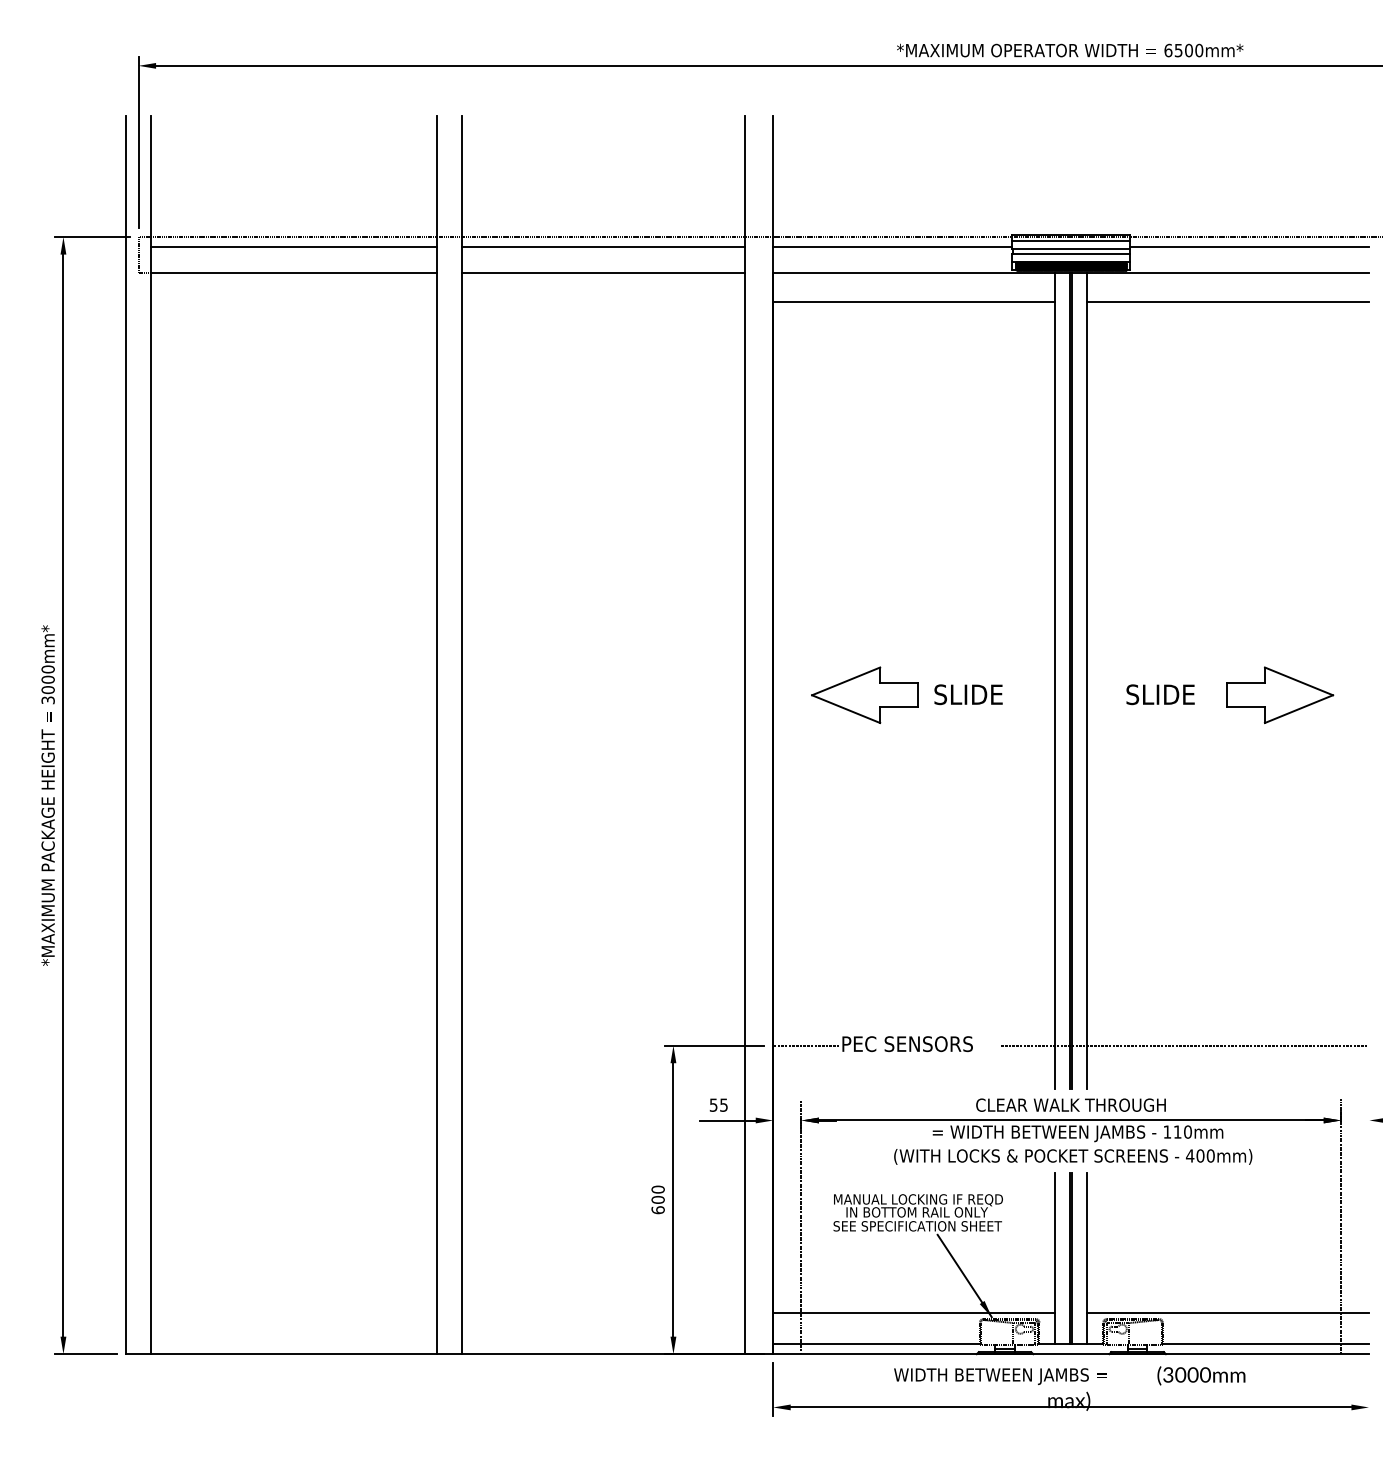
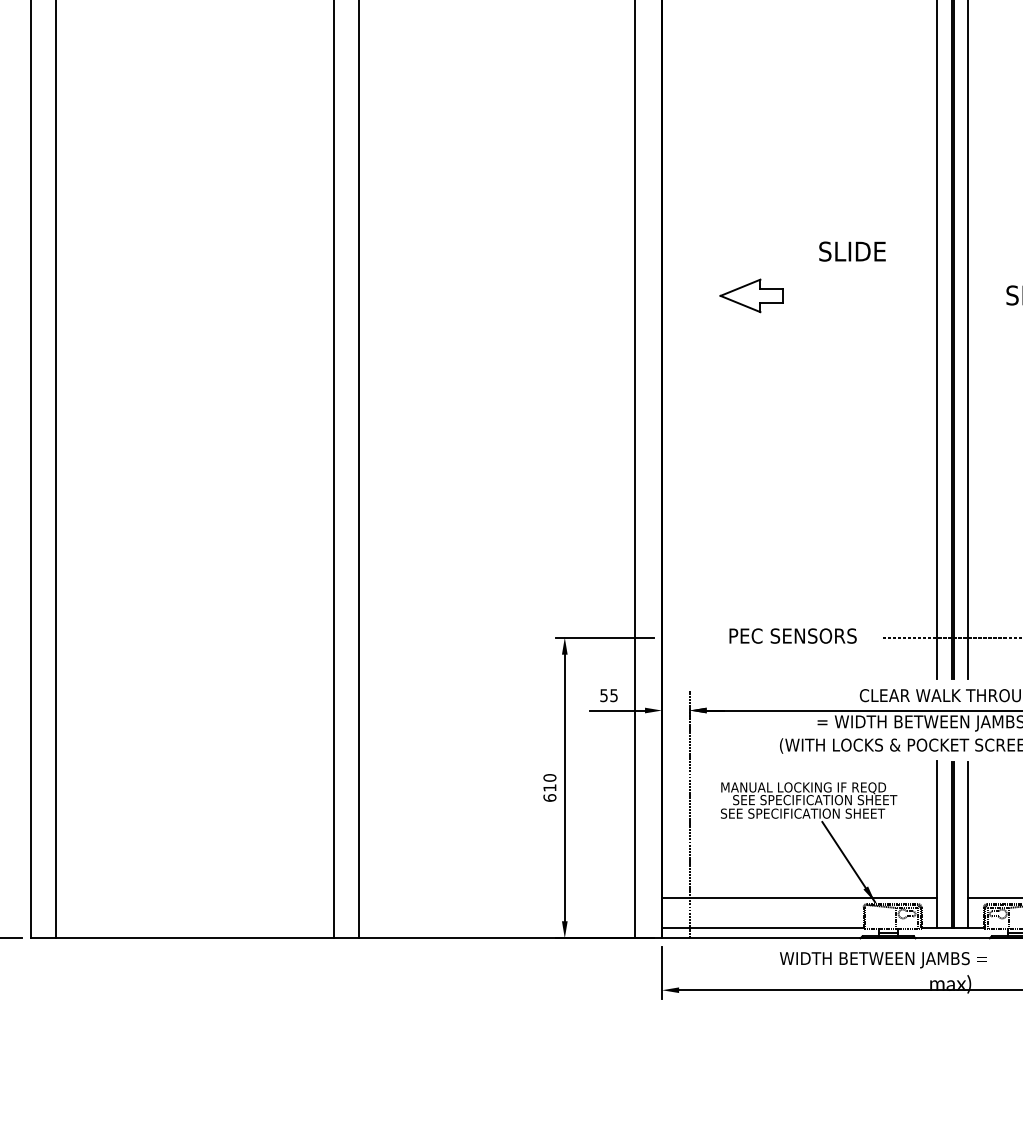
part: (864, 694) -> (751, 295), size x0.6
text: (968, 694) -> (852, 251), moved
line: (805, 1045) -> (693, 637), removed
text: (657, 1199) -> (549, 787), 600 -> 610
text: (930, 1212) -> (815, 800), IN BOTTOM RAIL ONLY -> SEE SPECIFICATION SHEET

